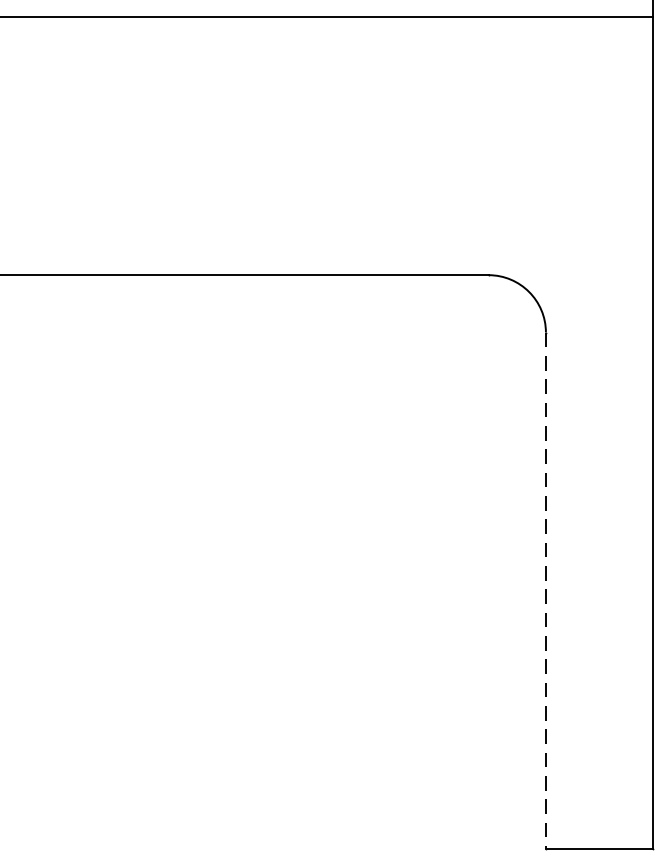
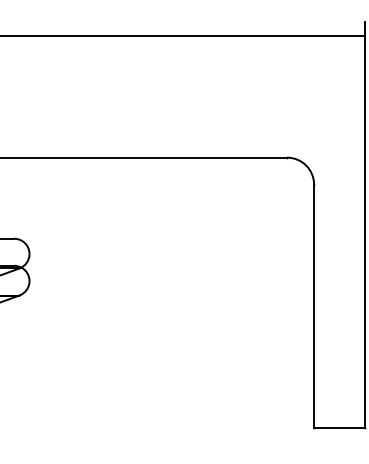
line: (546, 590) -> (314, 306), dashed -> solid

